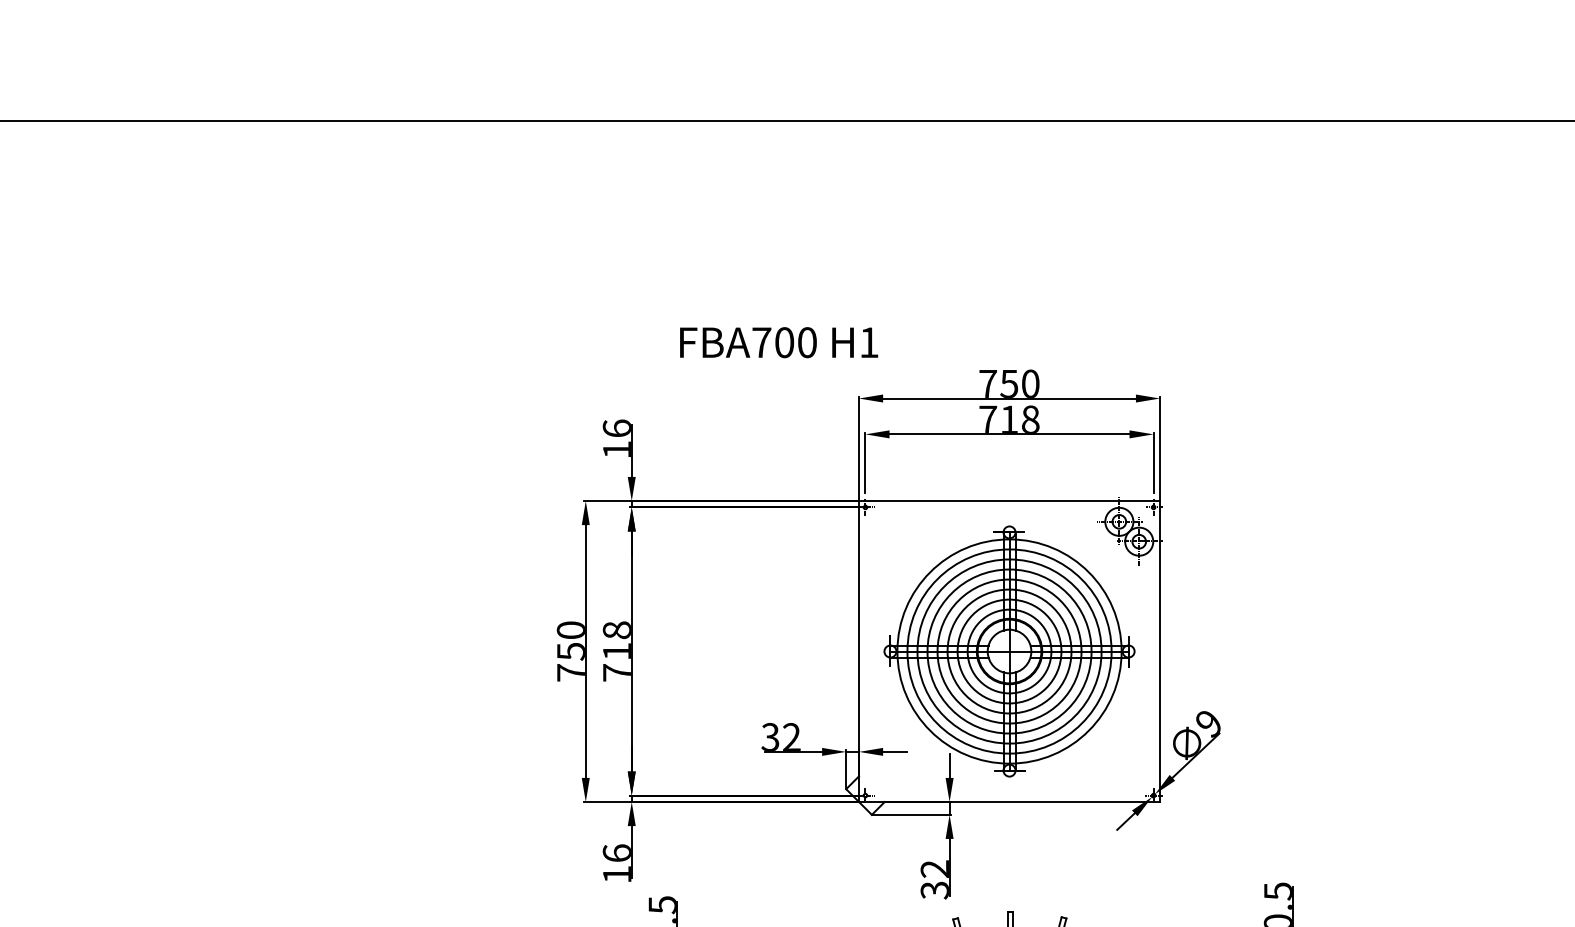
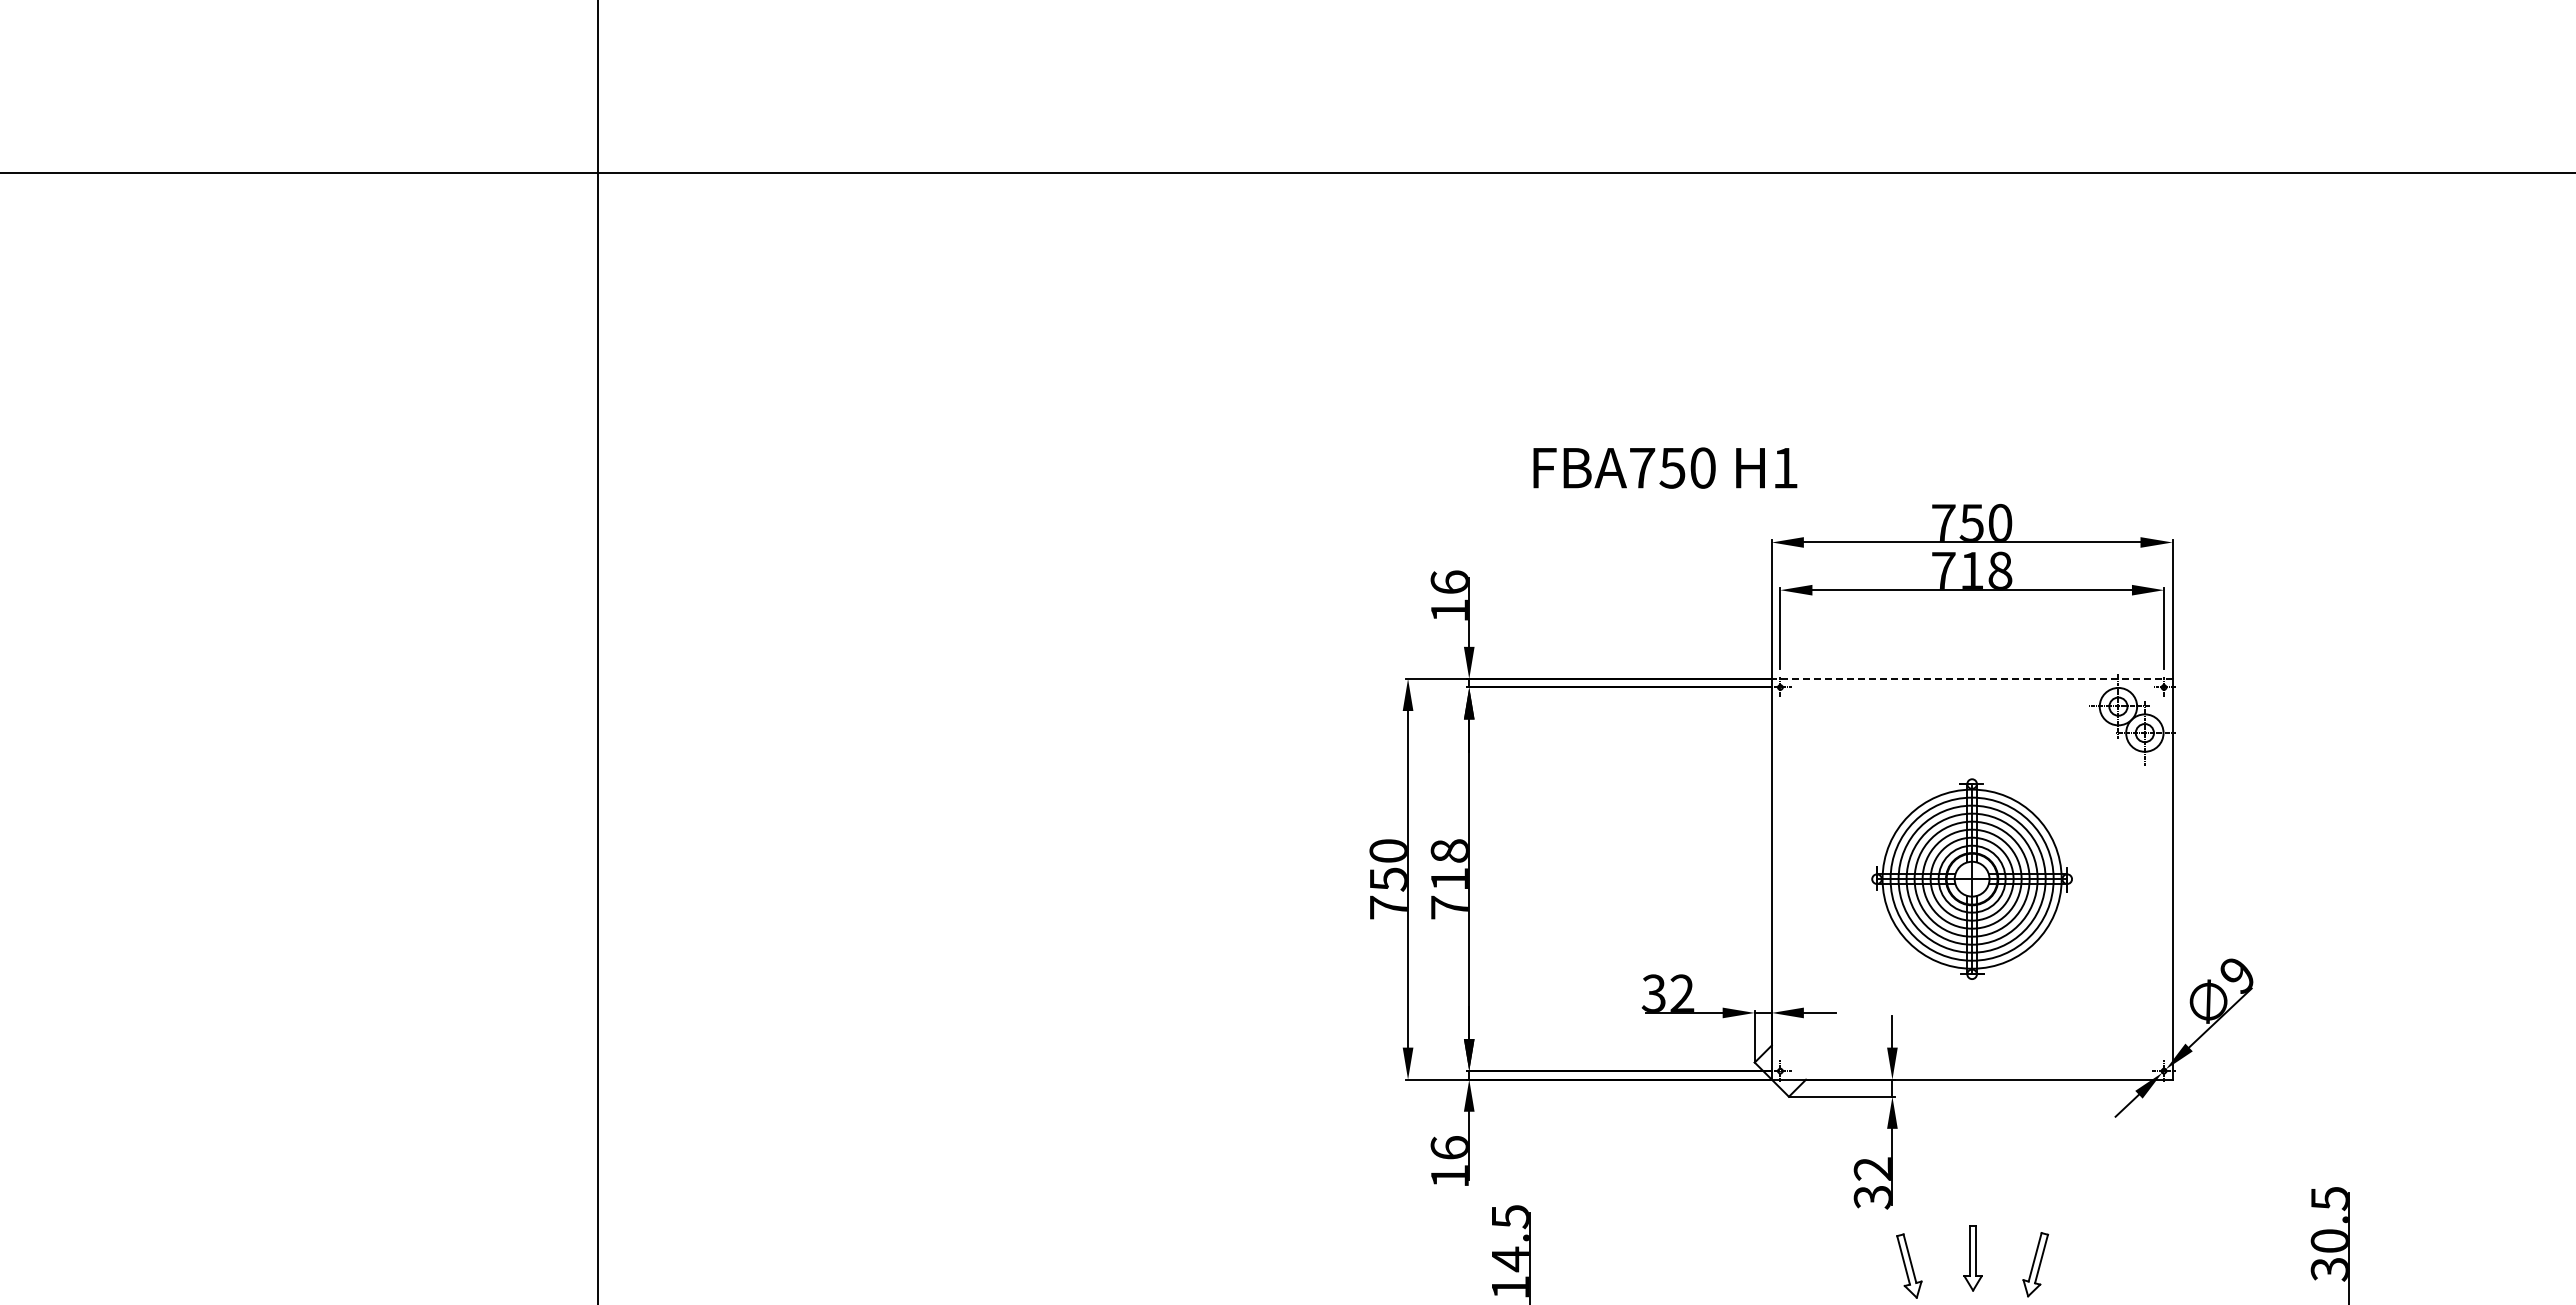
text: (784, 342) -> (1672, 467), FBA700 -> FBA750
line: (1008, 500) -> (1971, 678), solid -> dashed
part: (1008, 650) -> (1971, 878), size x0.6

